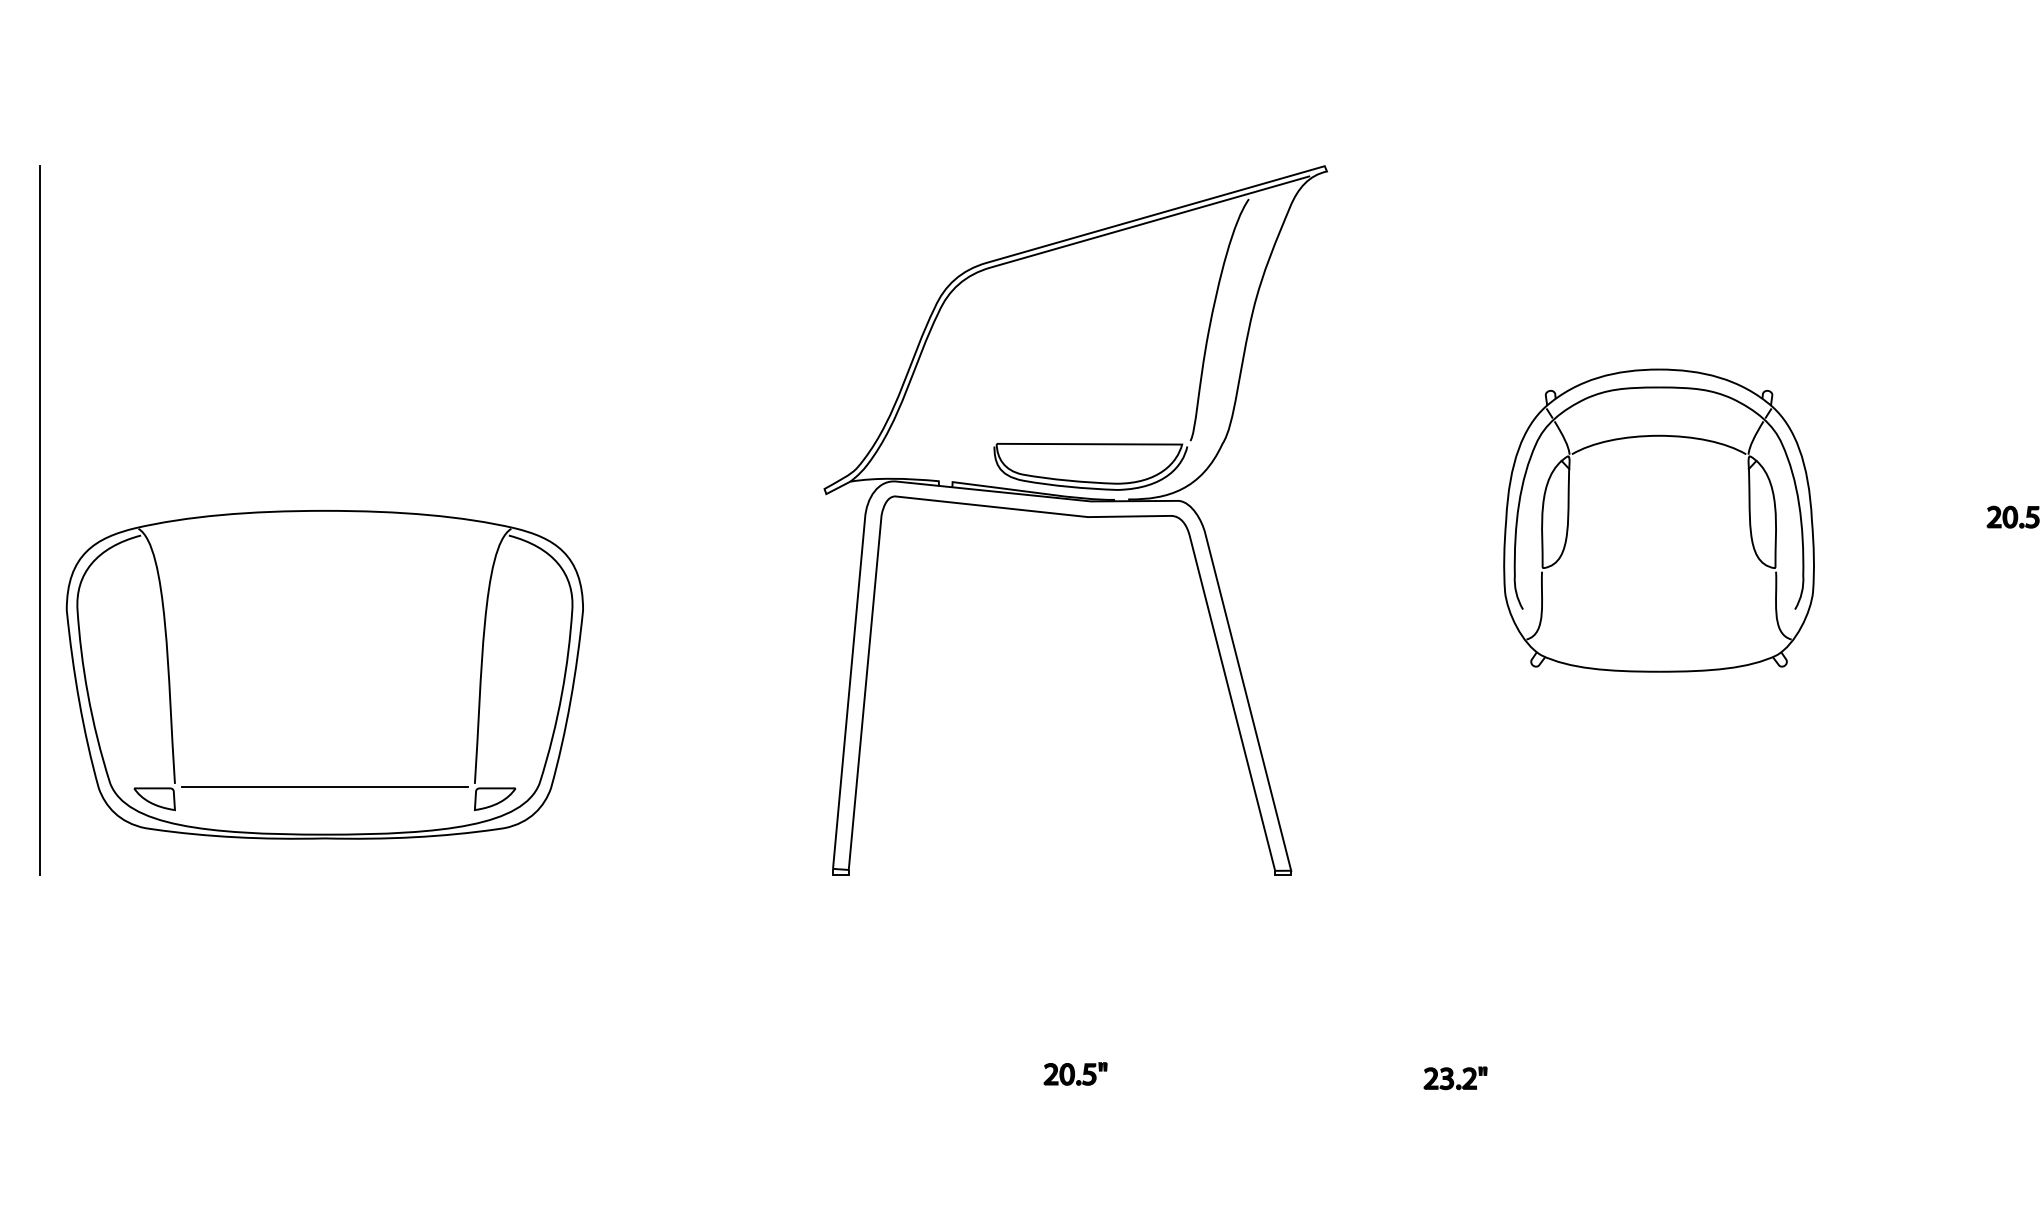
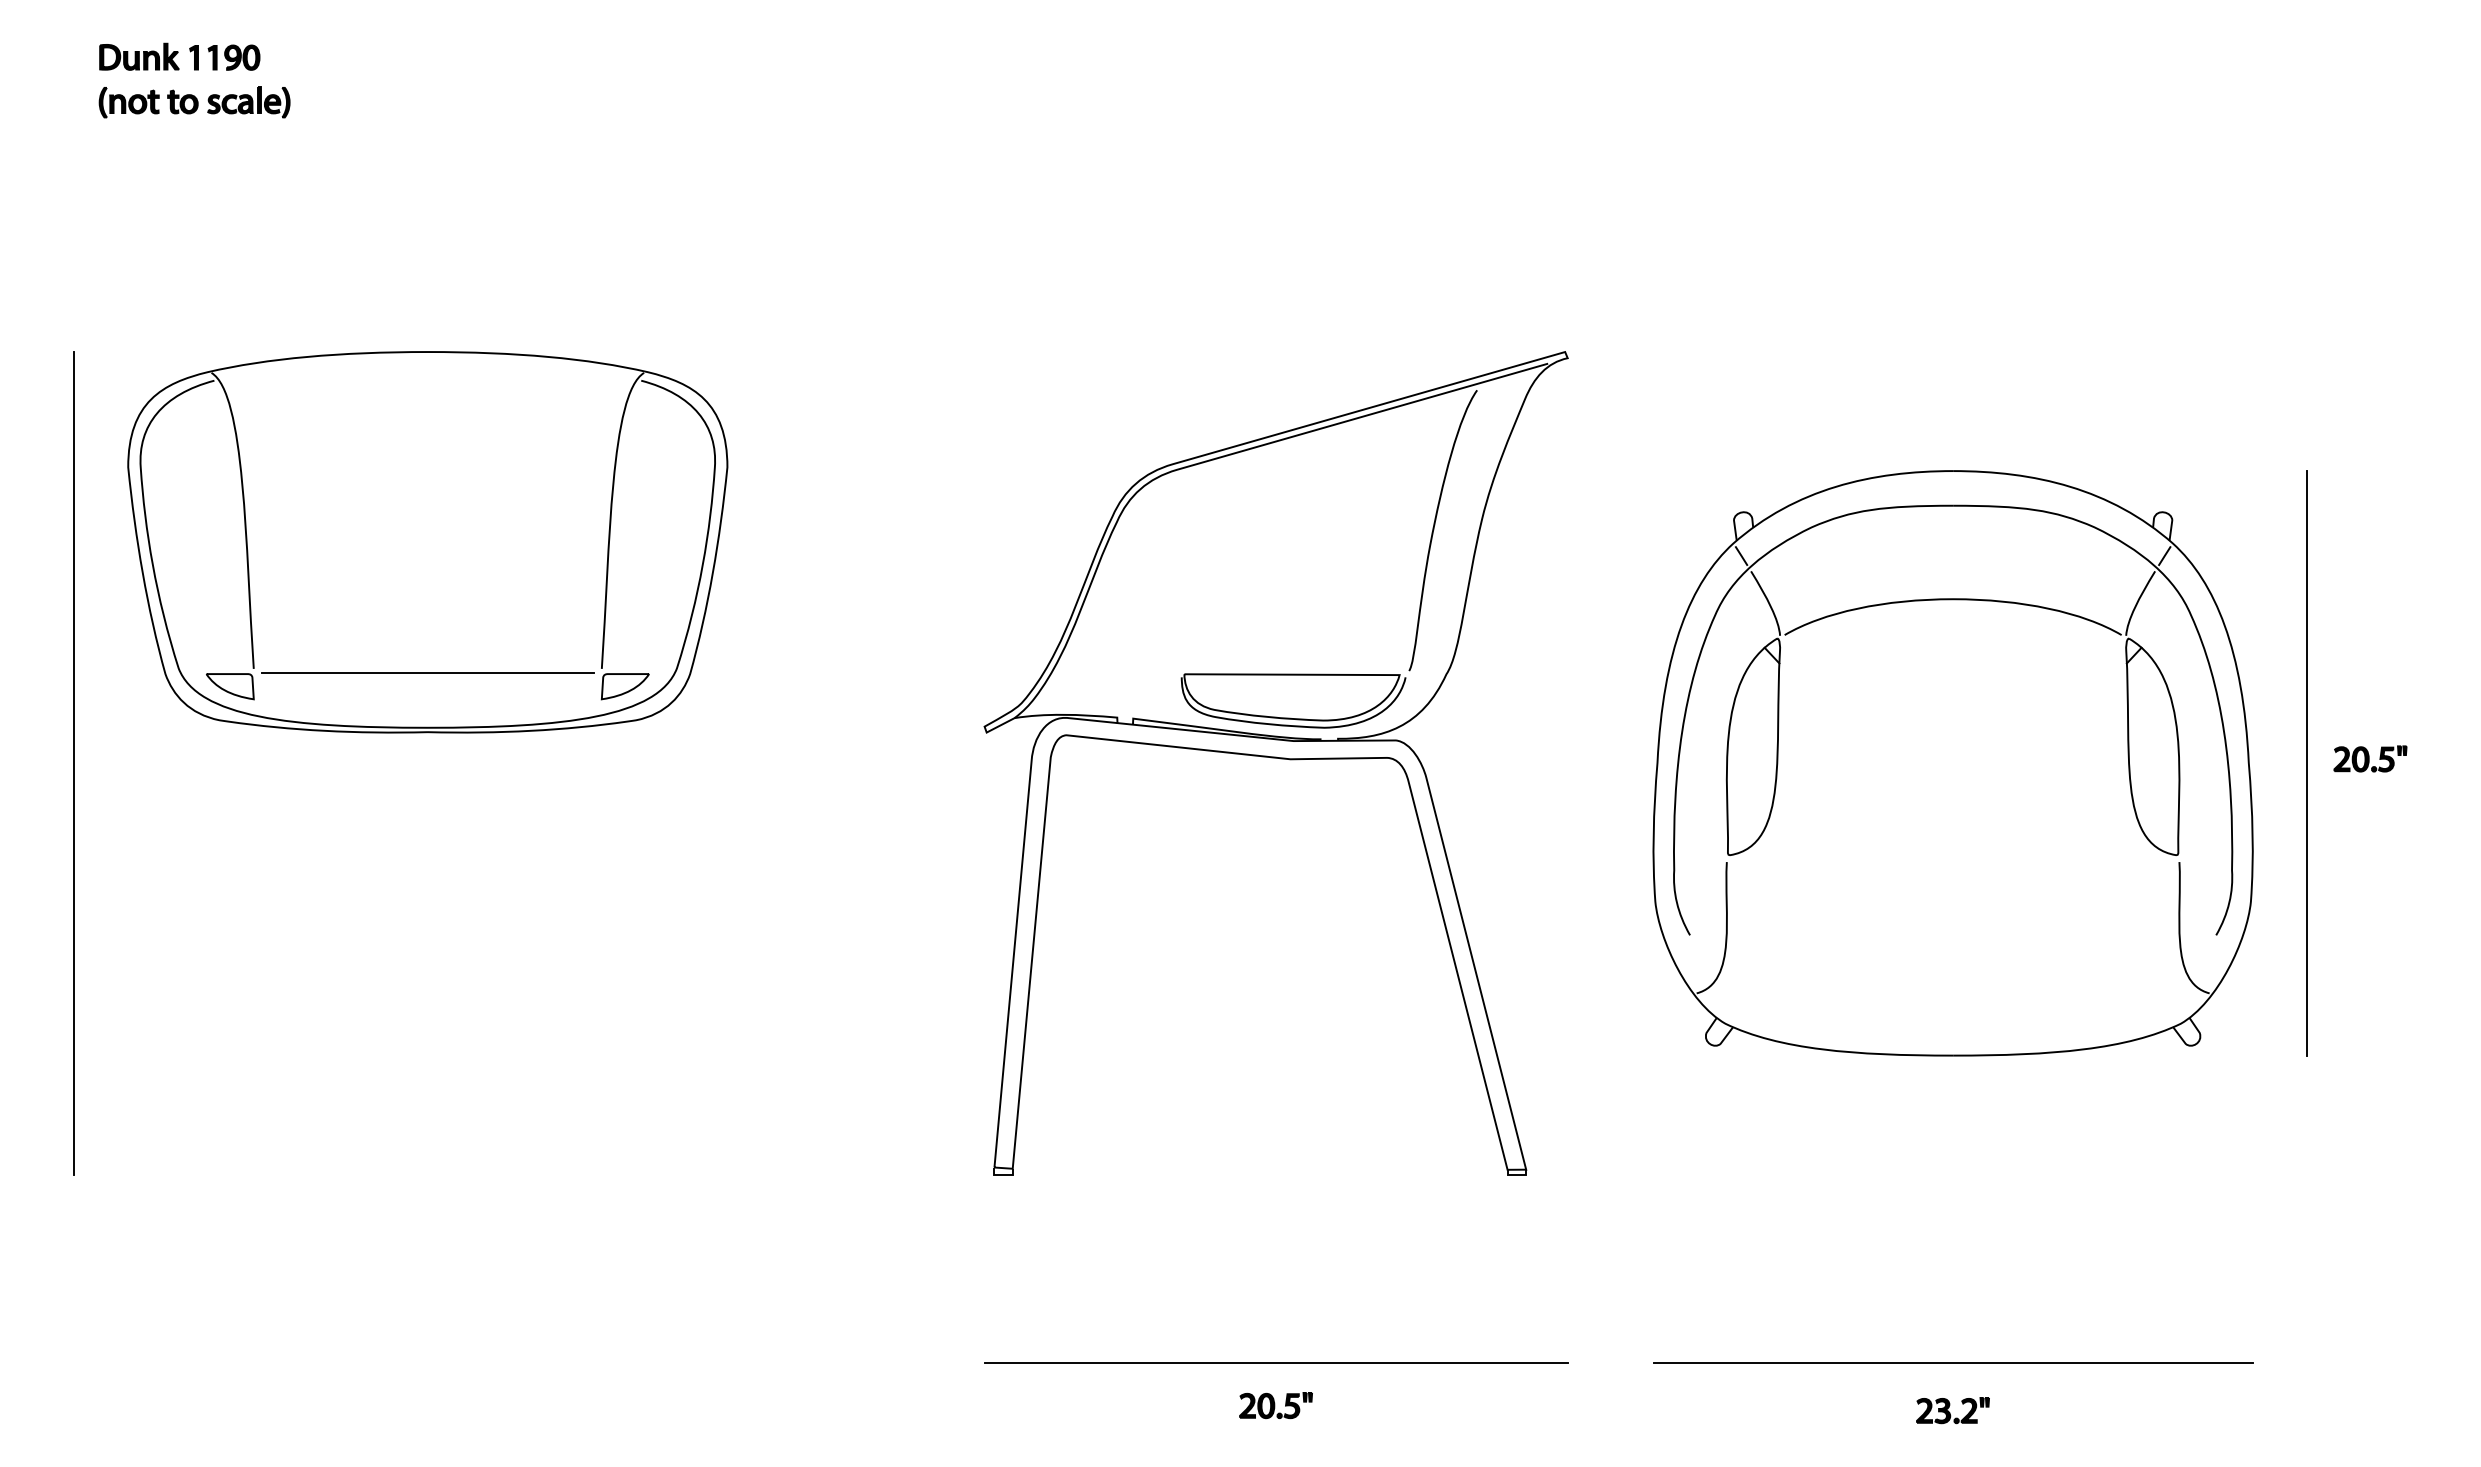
part: (1658, 520) -> (1952, 763), size x1.67
line: (1963, 520) -> (2306, 763), added
part: (324, 674) -> (427, 542), moved
line: (1075, 1037) -> (1275, 1363), added
line: (1658, 1037) -> (1952, 1363), added
part: (1455, 1078) -> (1952, 1410), moved

